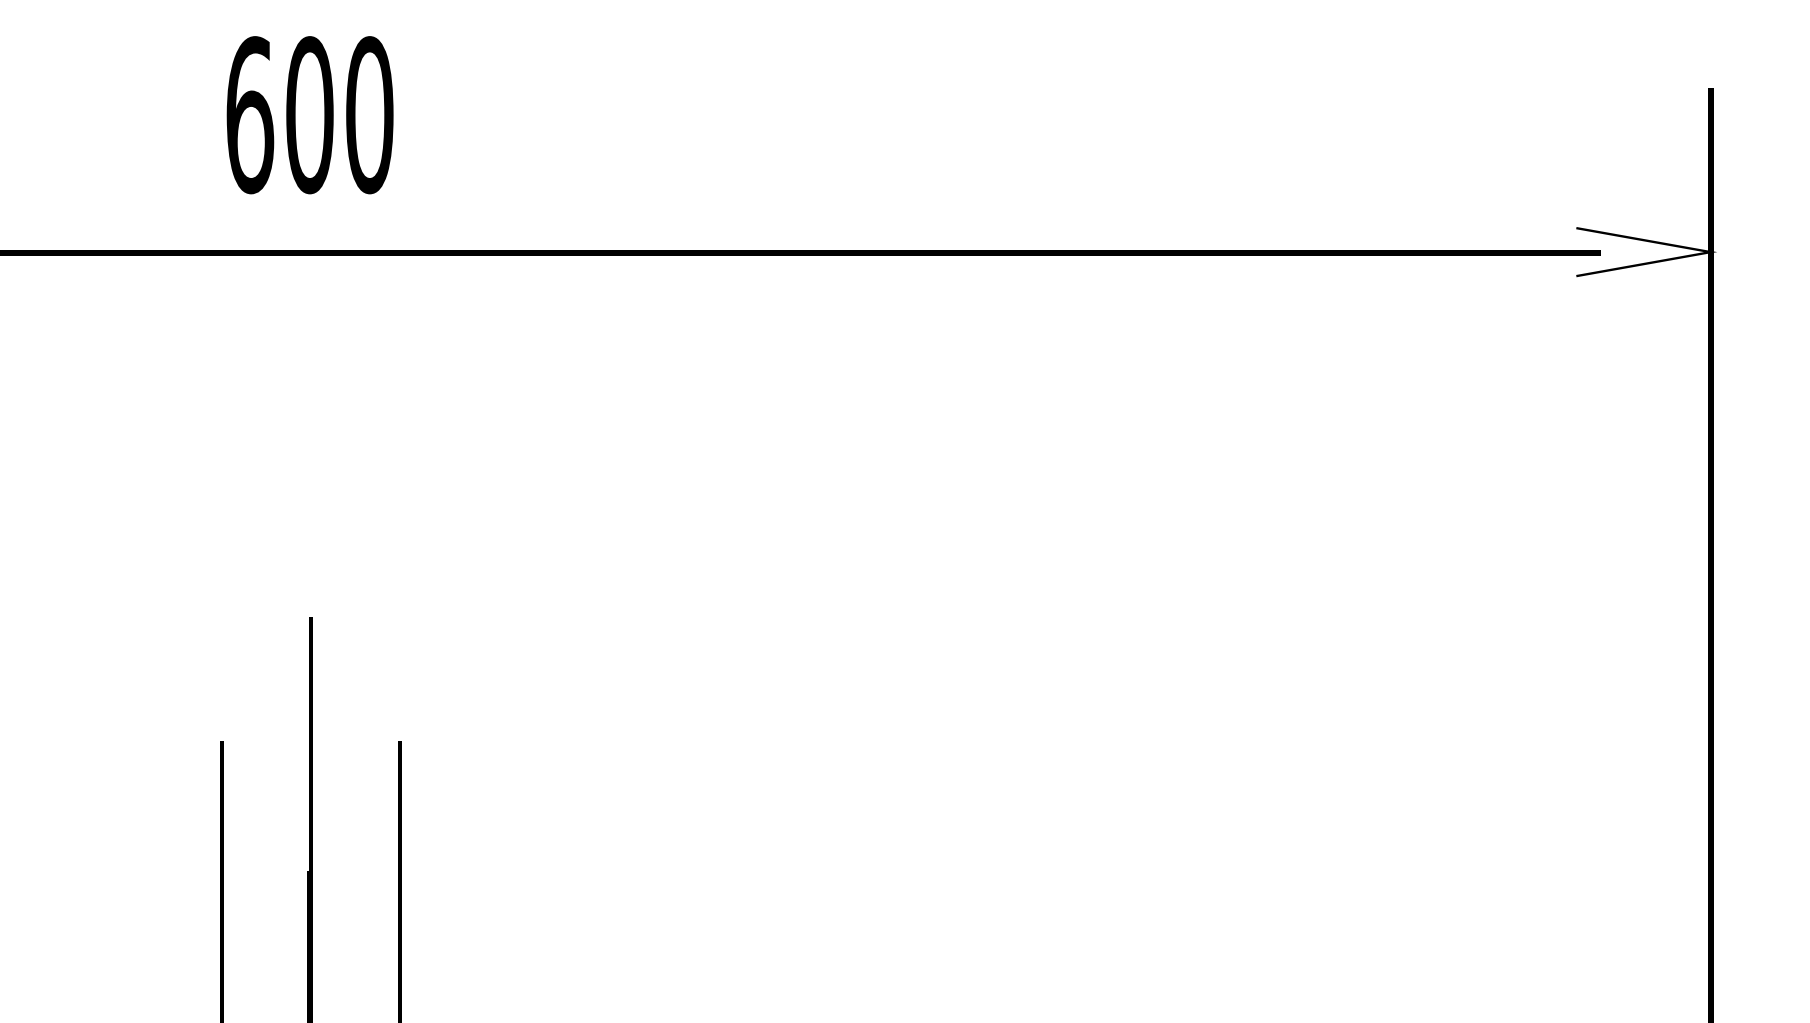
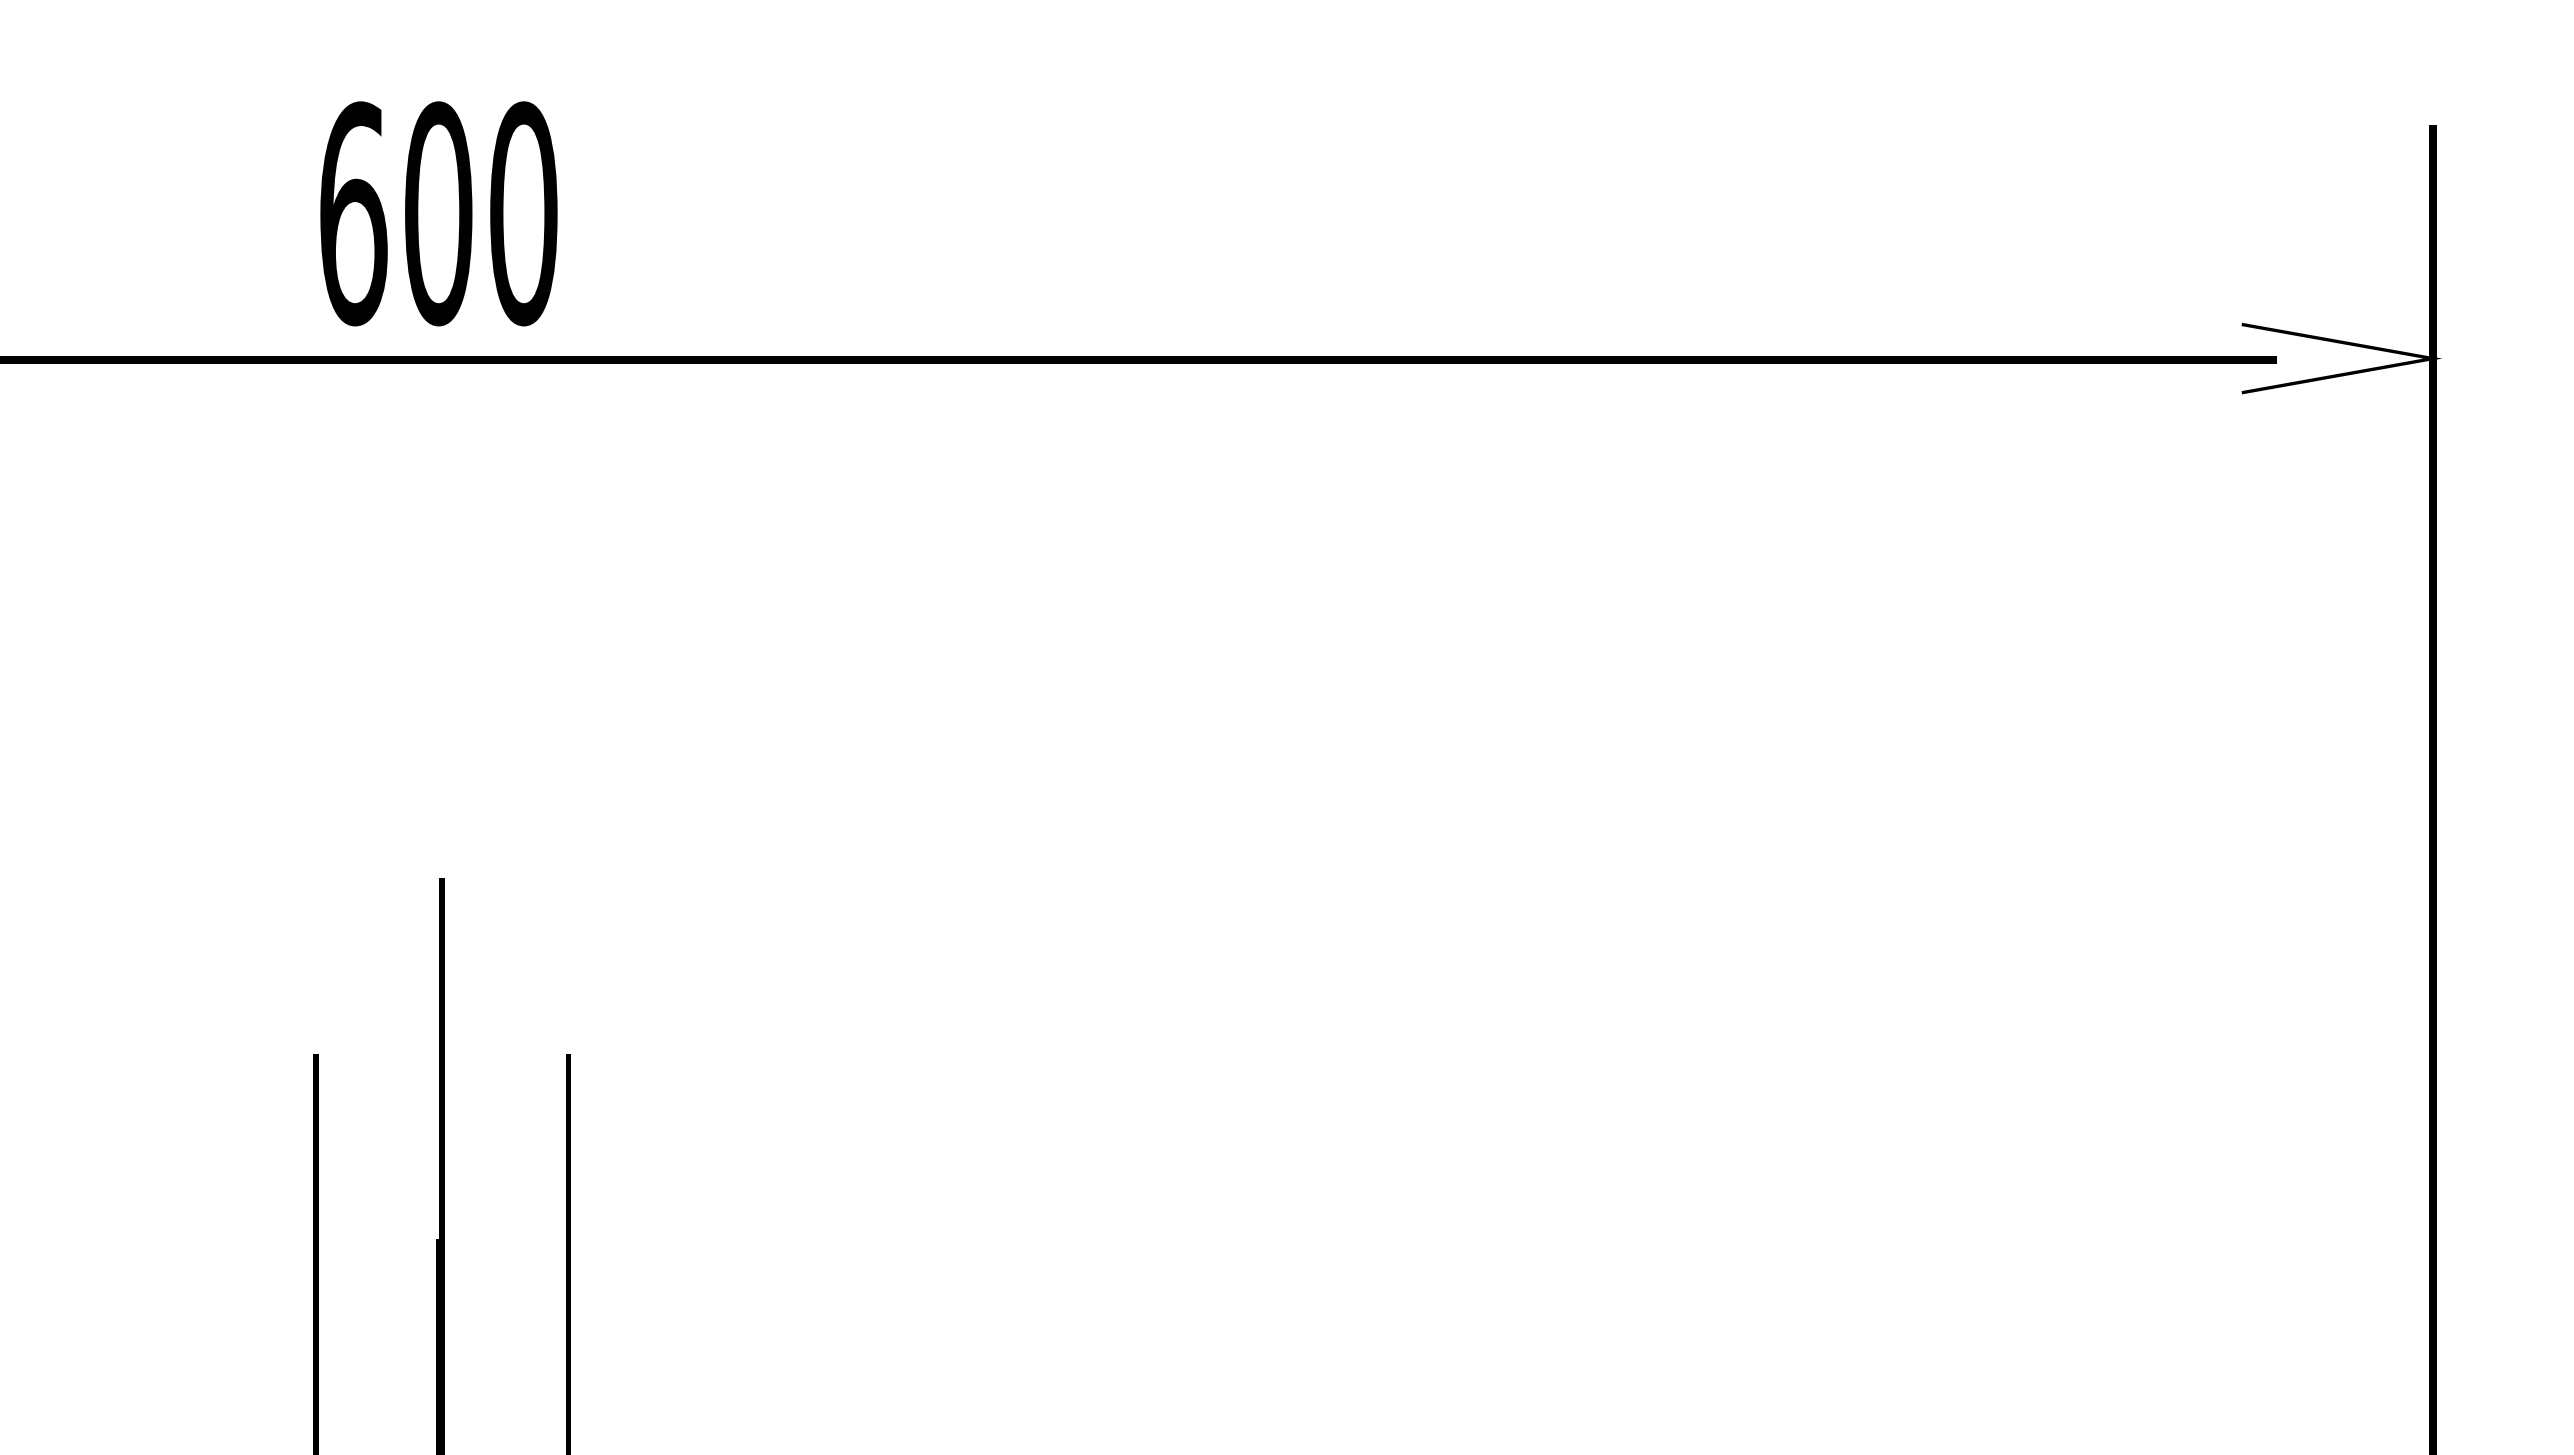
text: (309, 114) -> (438, 213), moved

